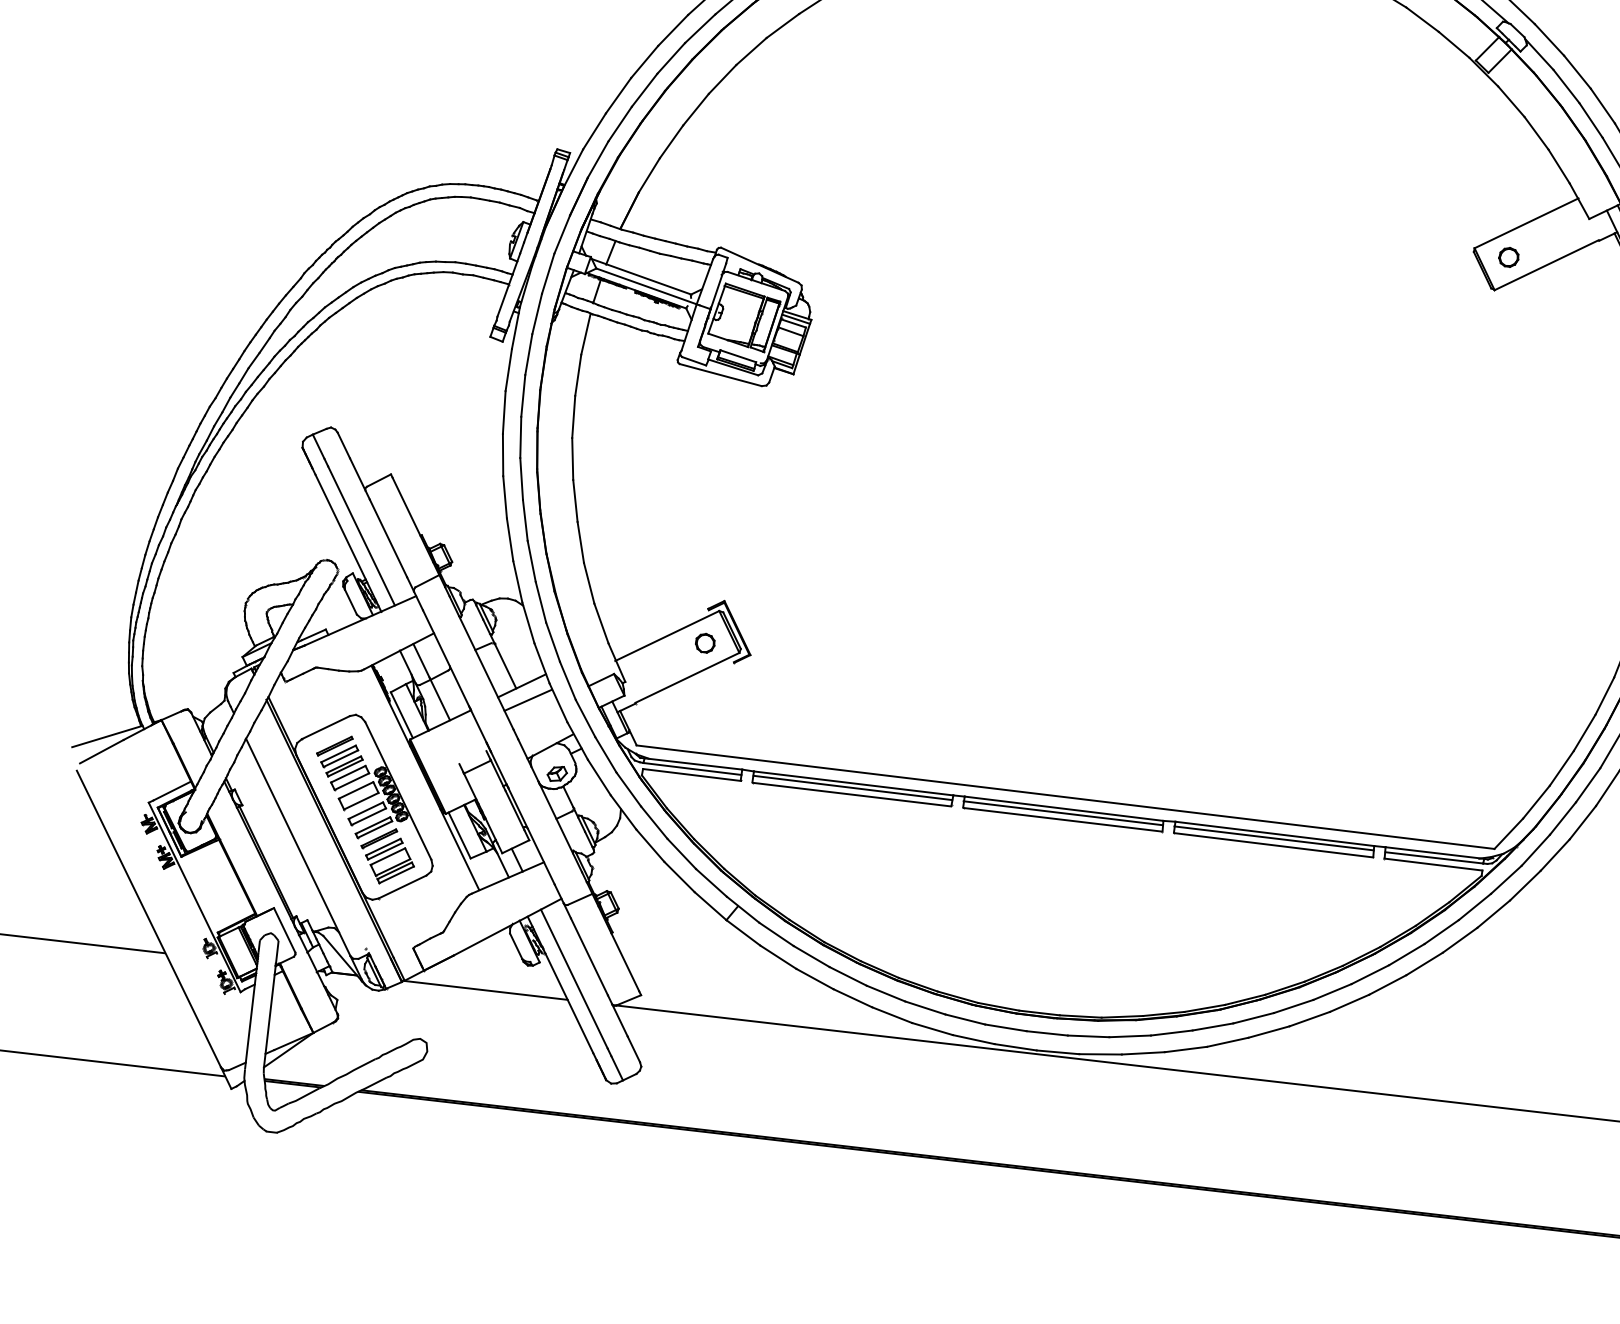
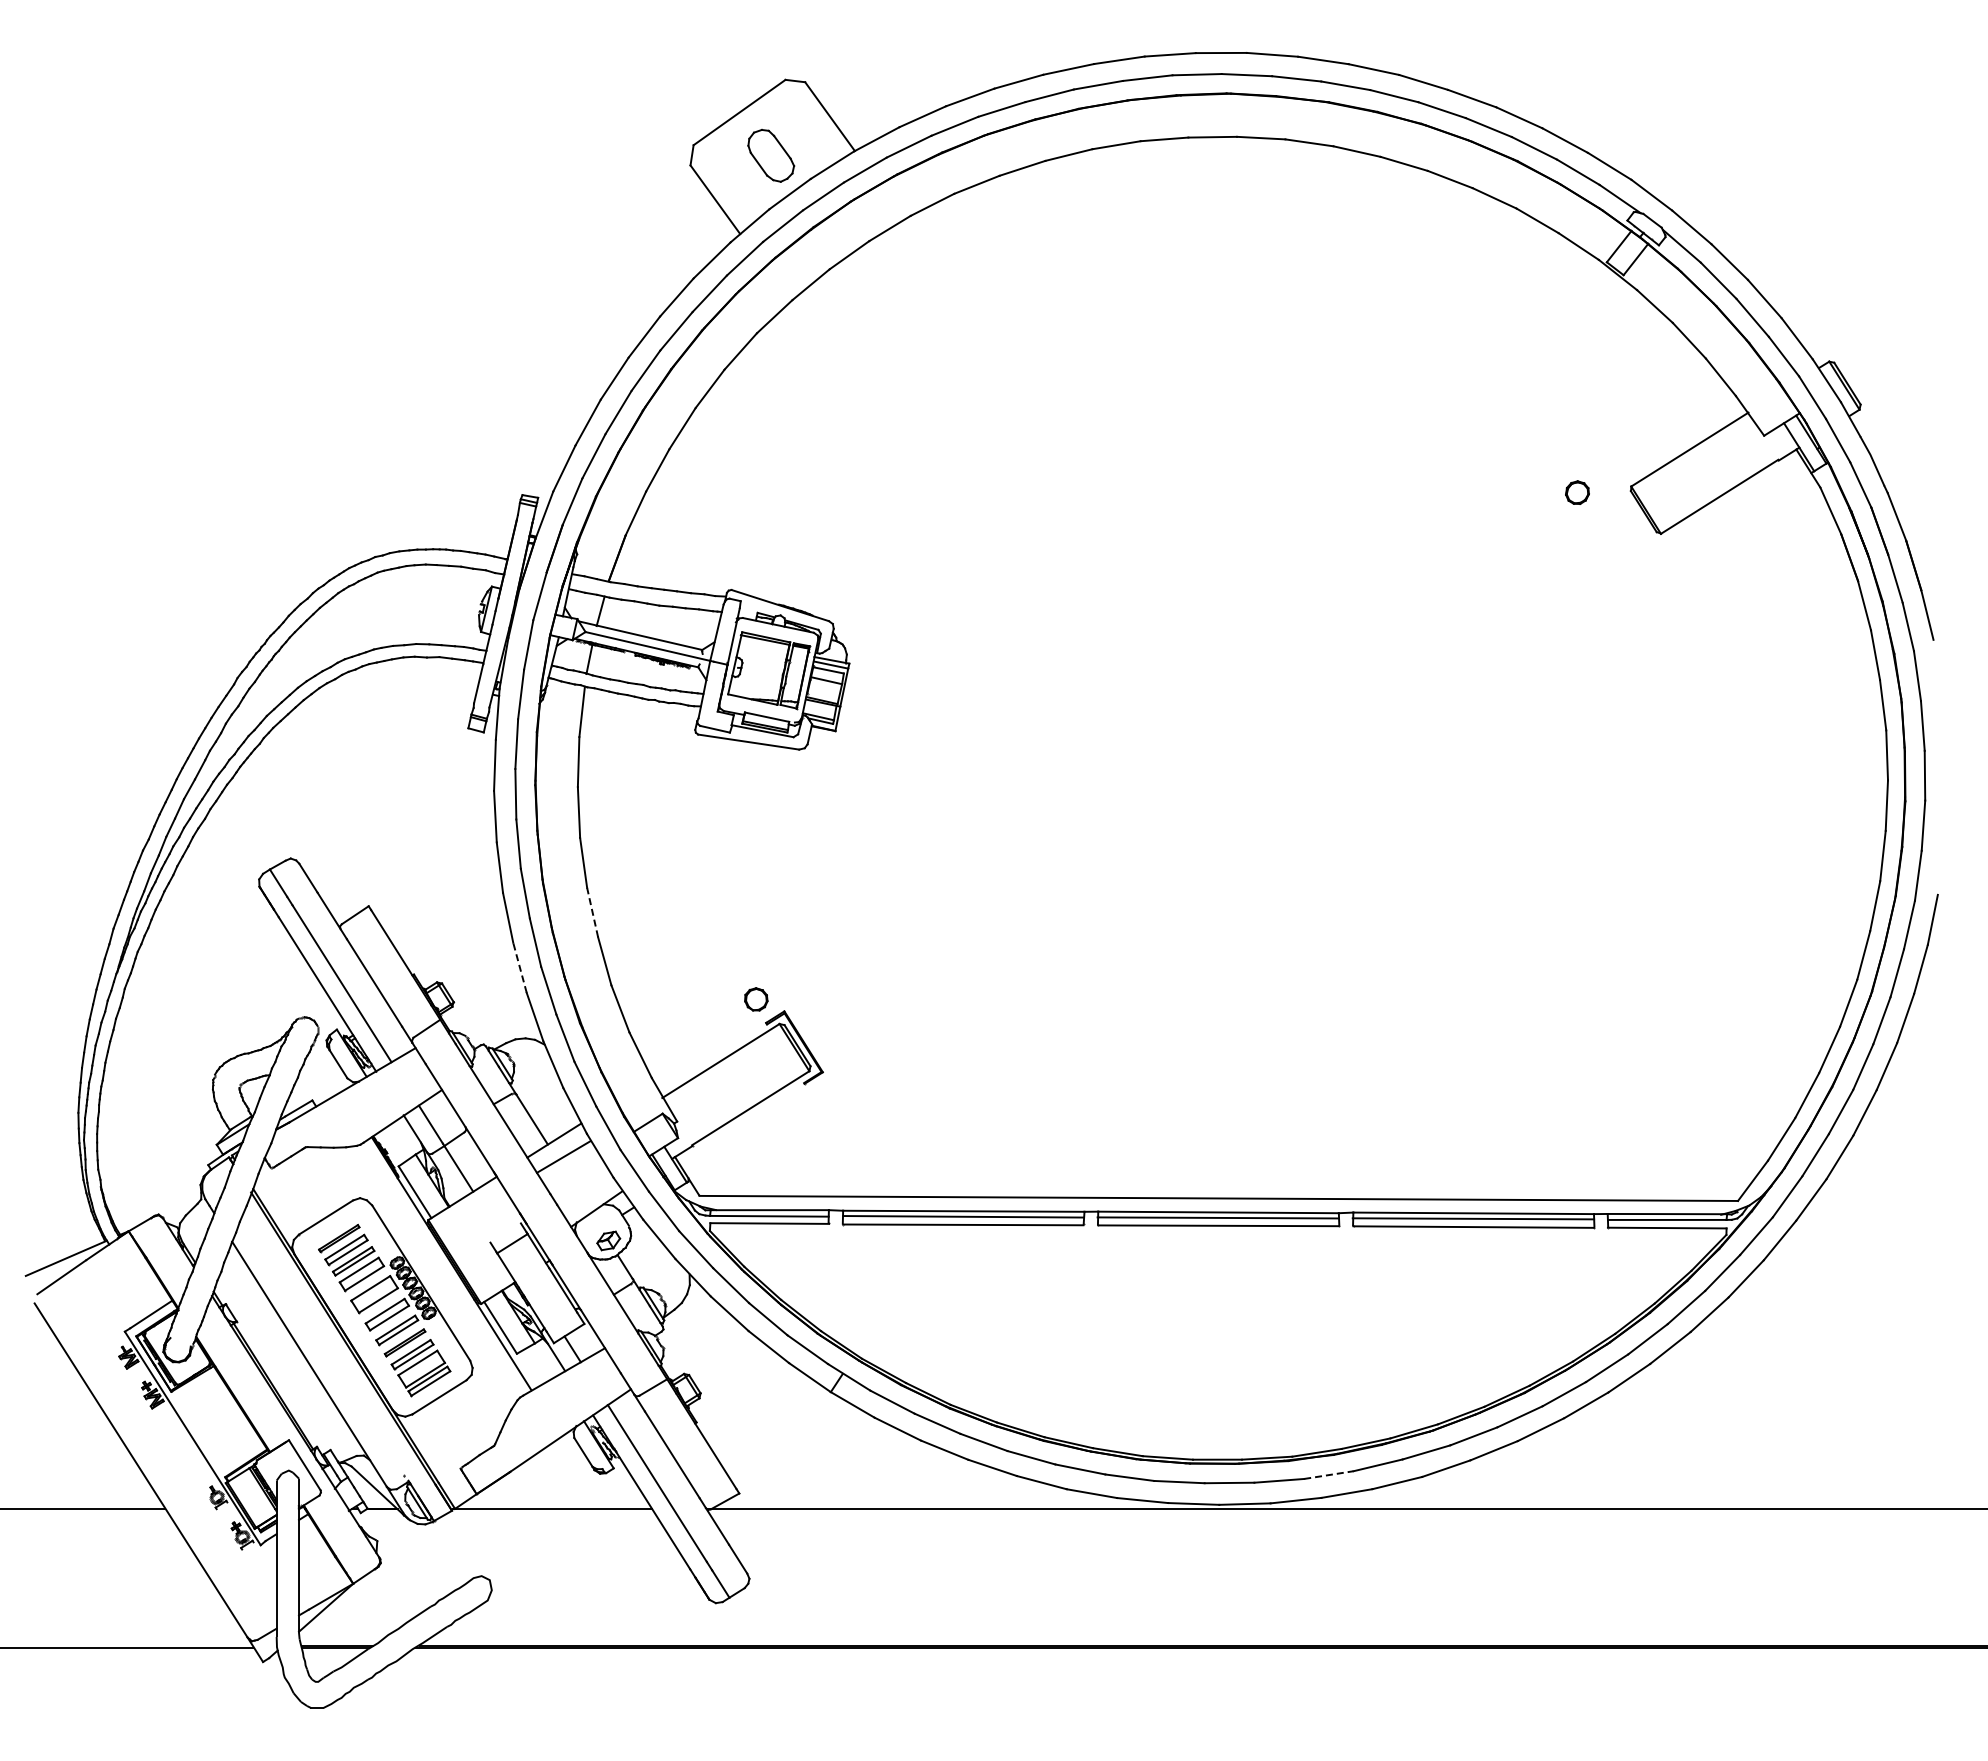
part: (1508, 257) -> (1577, 492), moved
line: (575, 500) -> (592, 911), solid -> dashed
line: (510, 539) -> (520, 967), solid -> dashed
part: (705, 643) -> (756, 999), moved
line: (1130, 1036) -> (1329, 1475), solid -> dashed

